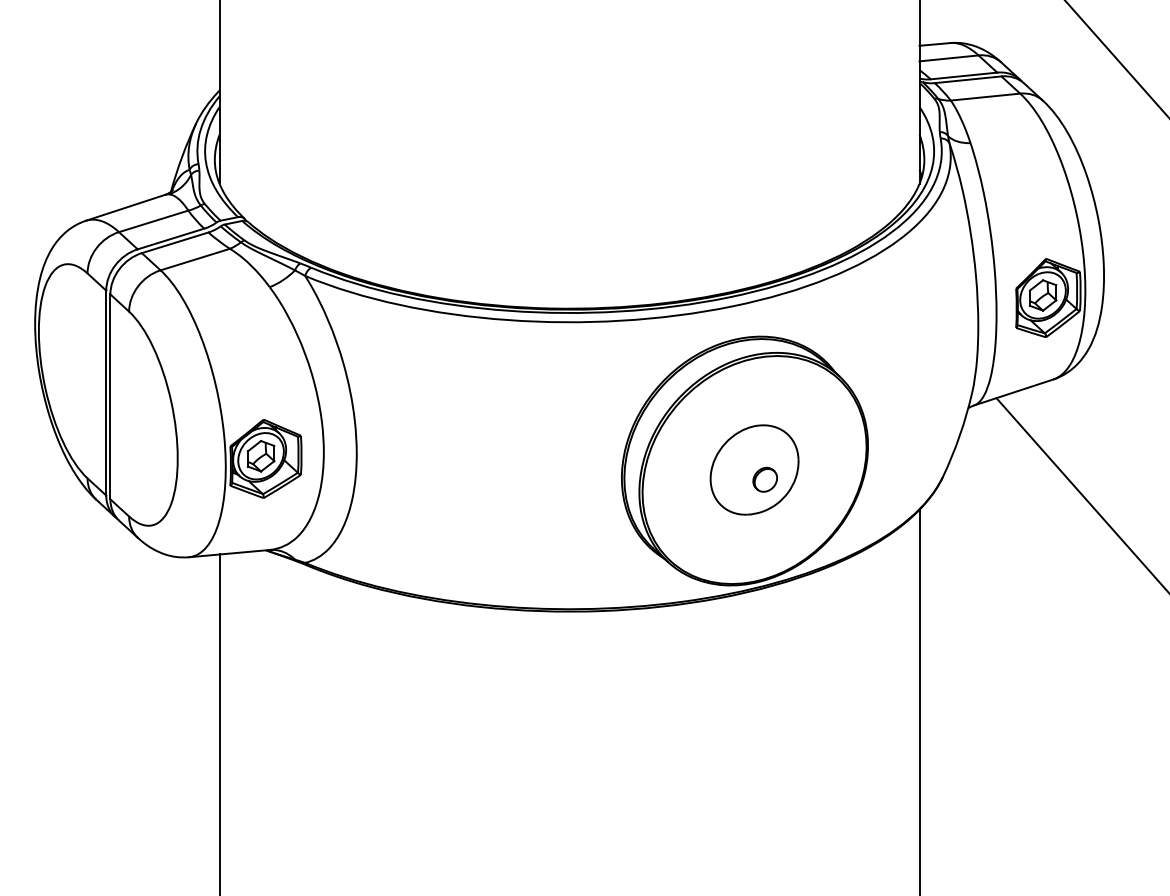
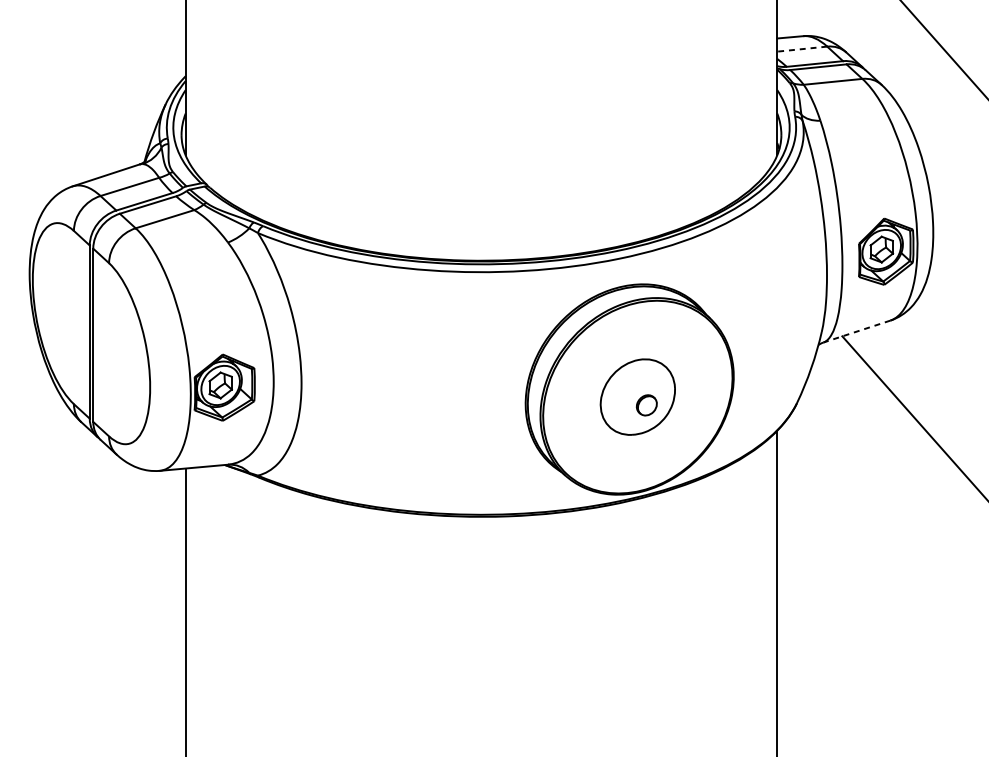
line: (949, 58) -> (802, 49), solid -> dashed
line: (1013, 392) -> (856, 331), solid -> dashed

